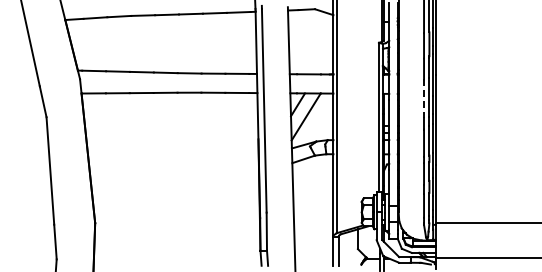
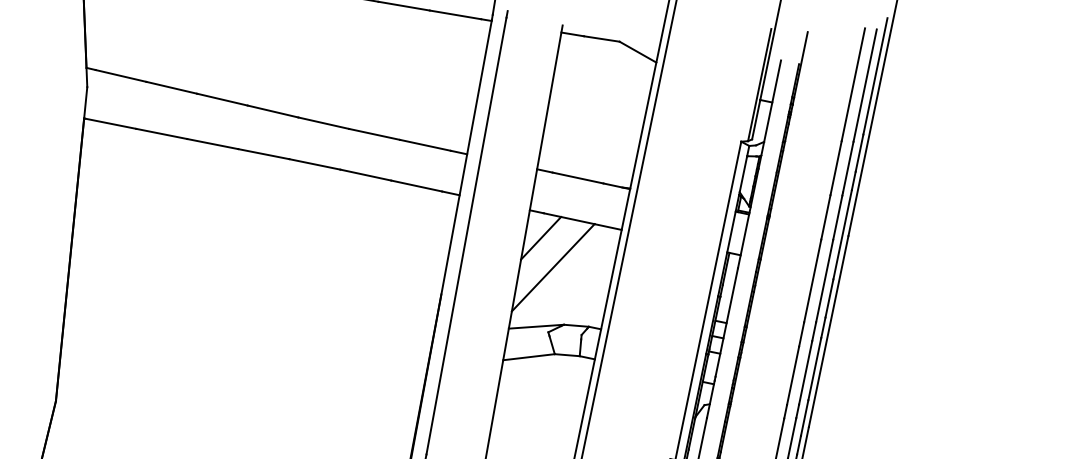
line: (424, 99) -> (813, 282), dashed -> solid

